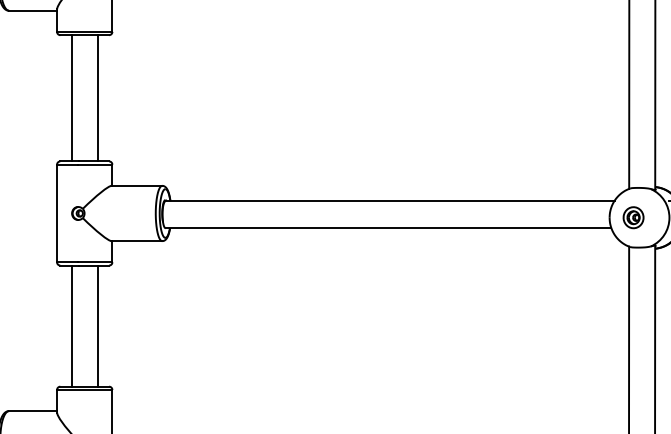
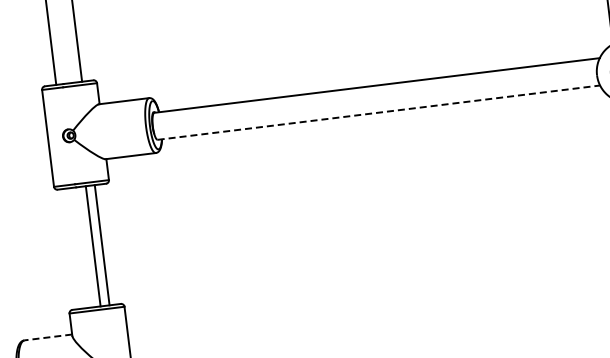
line: (388, 228) -> (378, 112), solid -> dashed
line: (71, 325) -> (92, 245), moved
line: (33, 411) -> (48, 337), solid -> dashed

